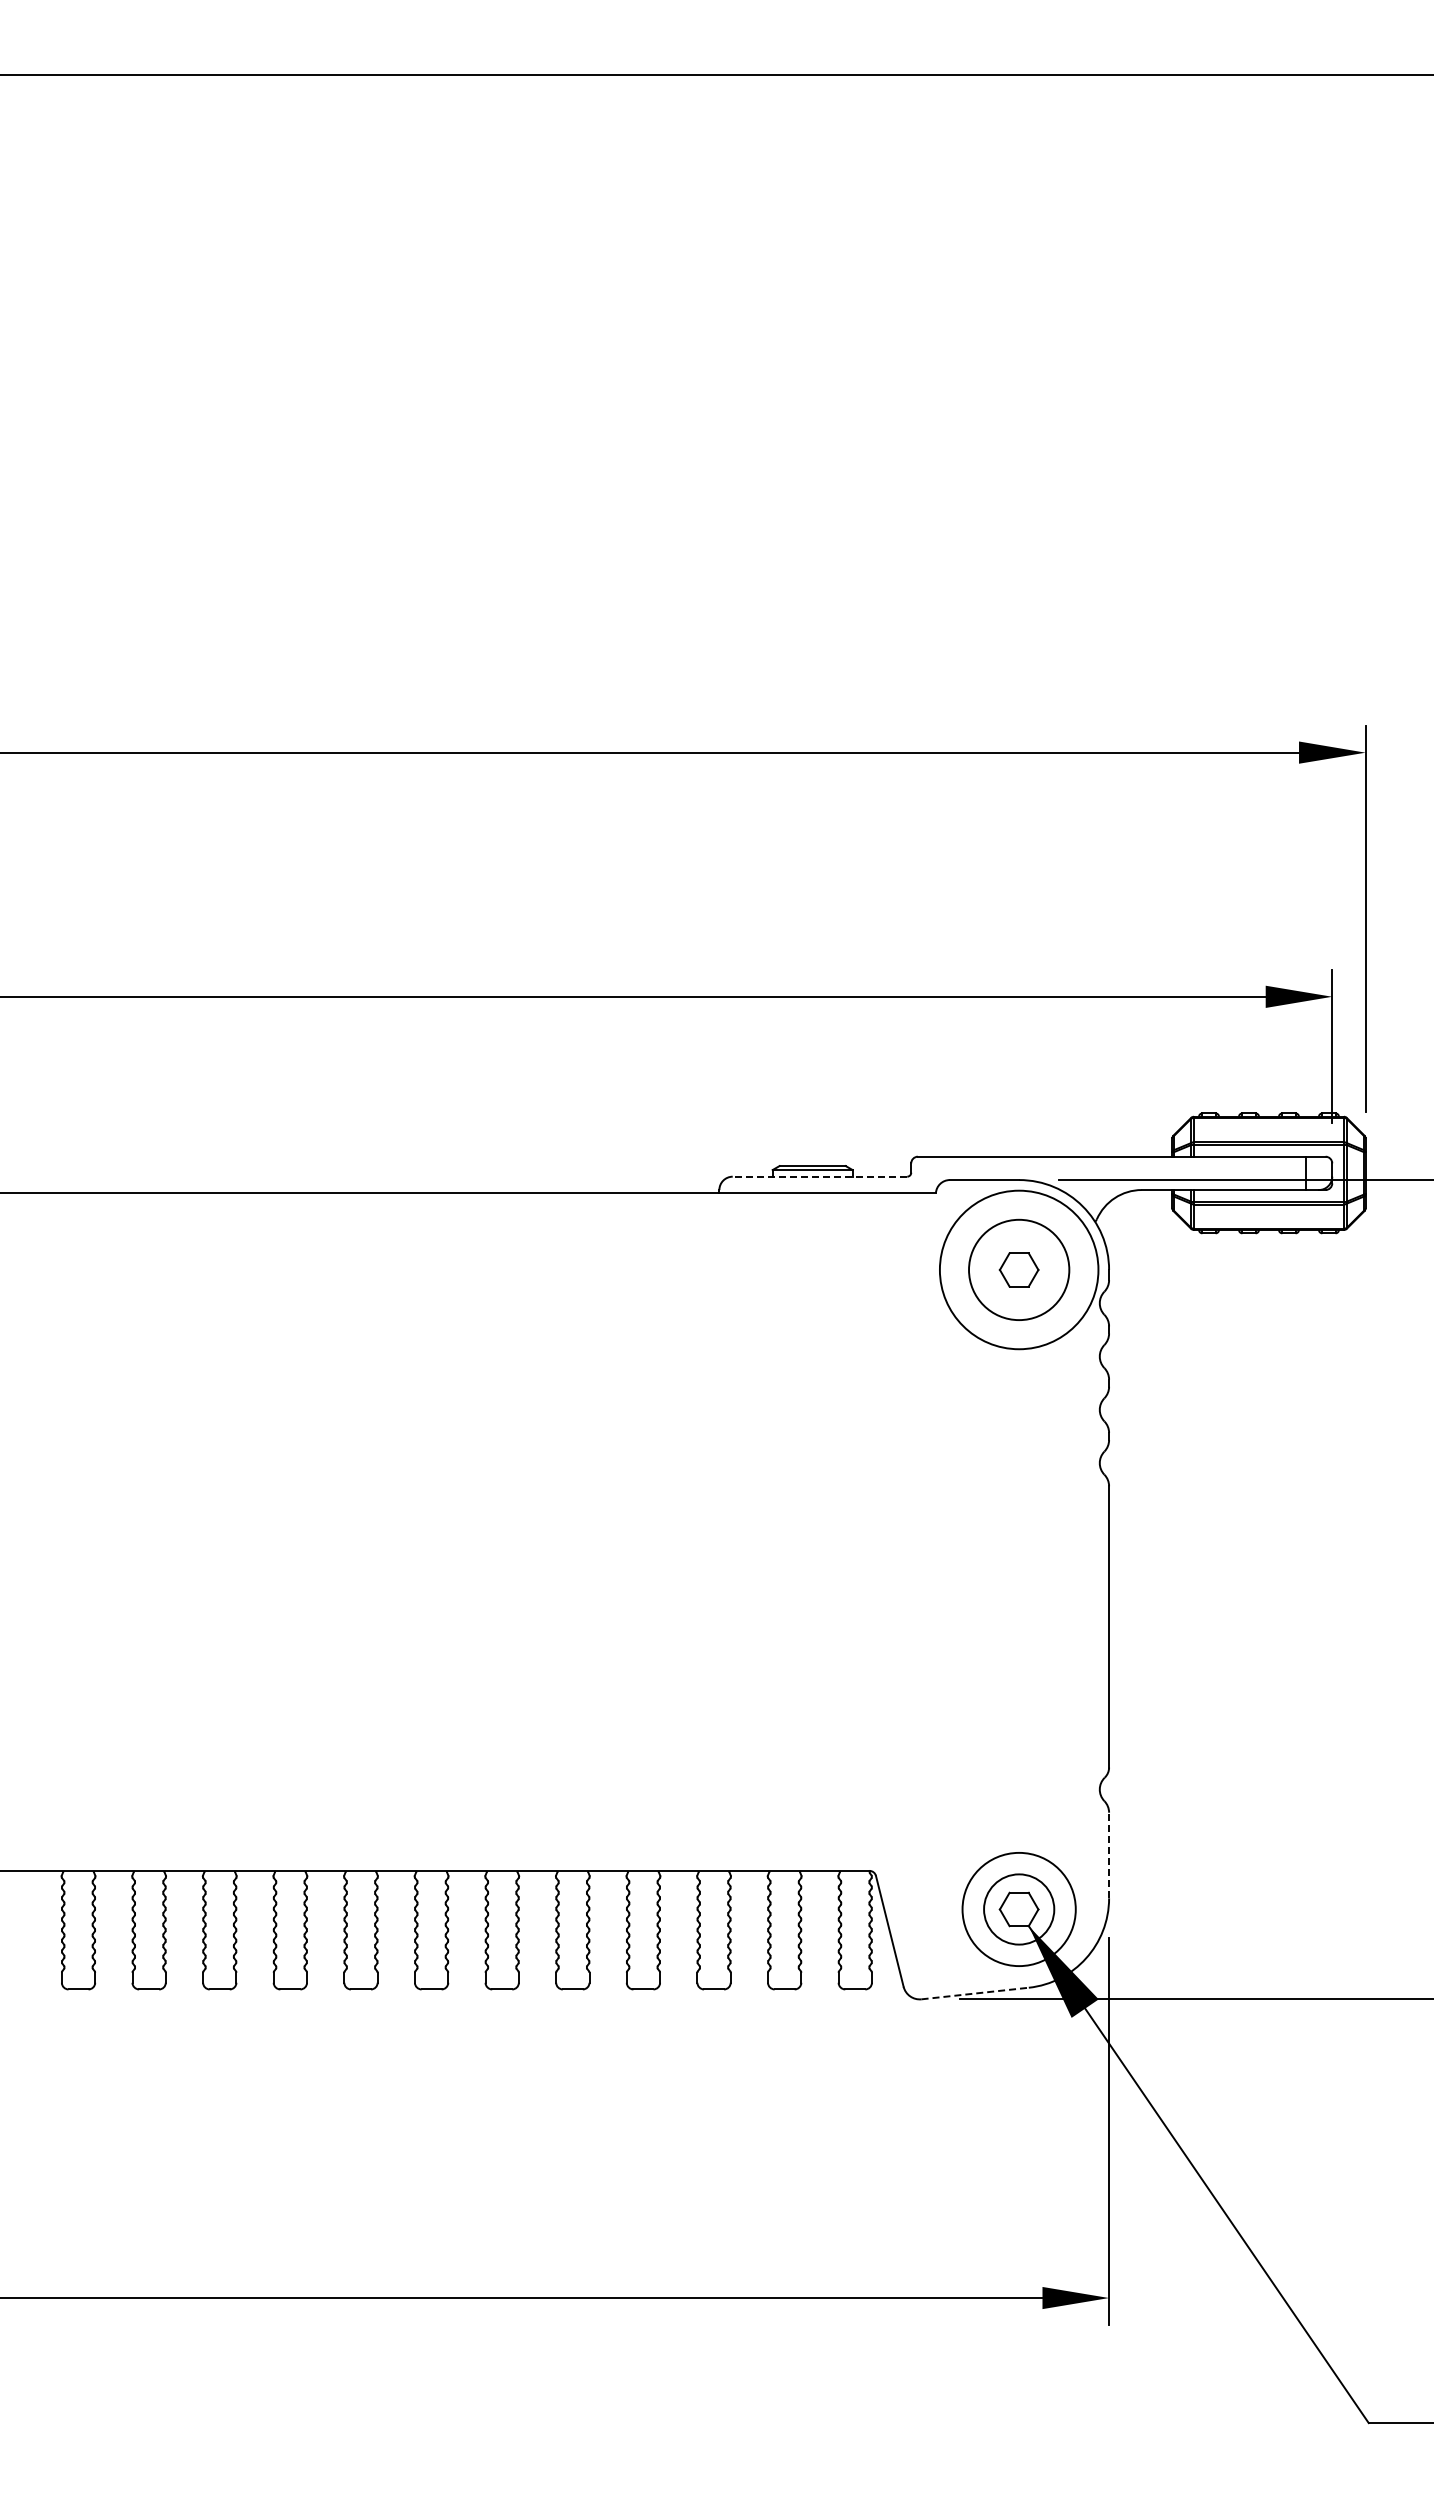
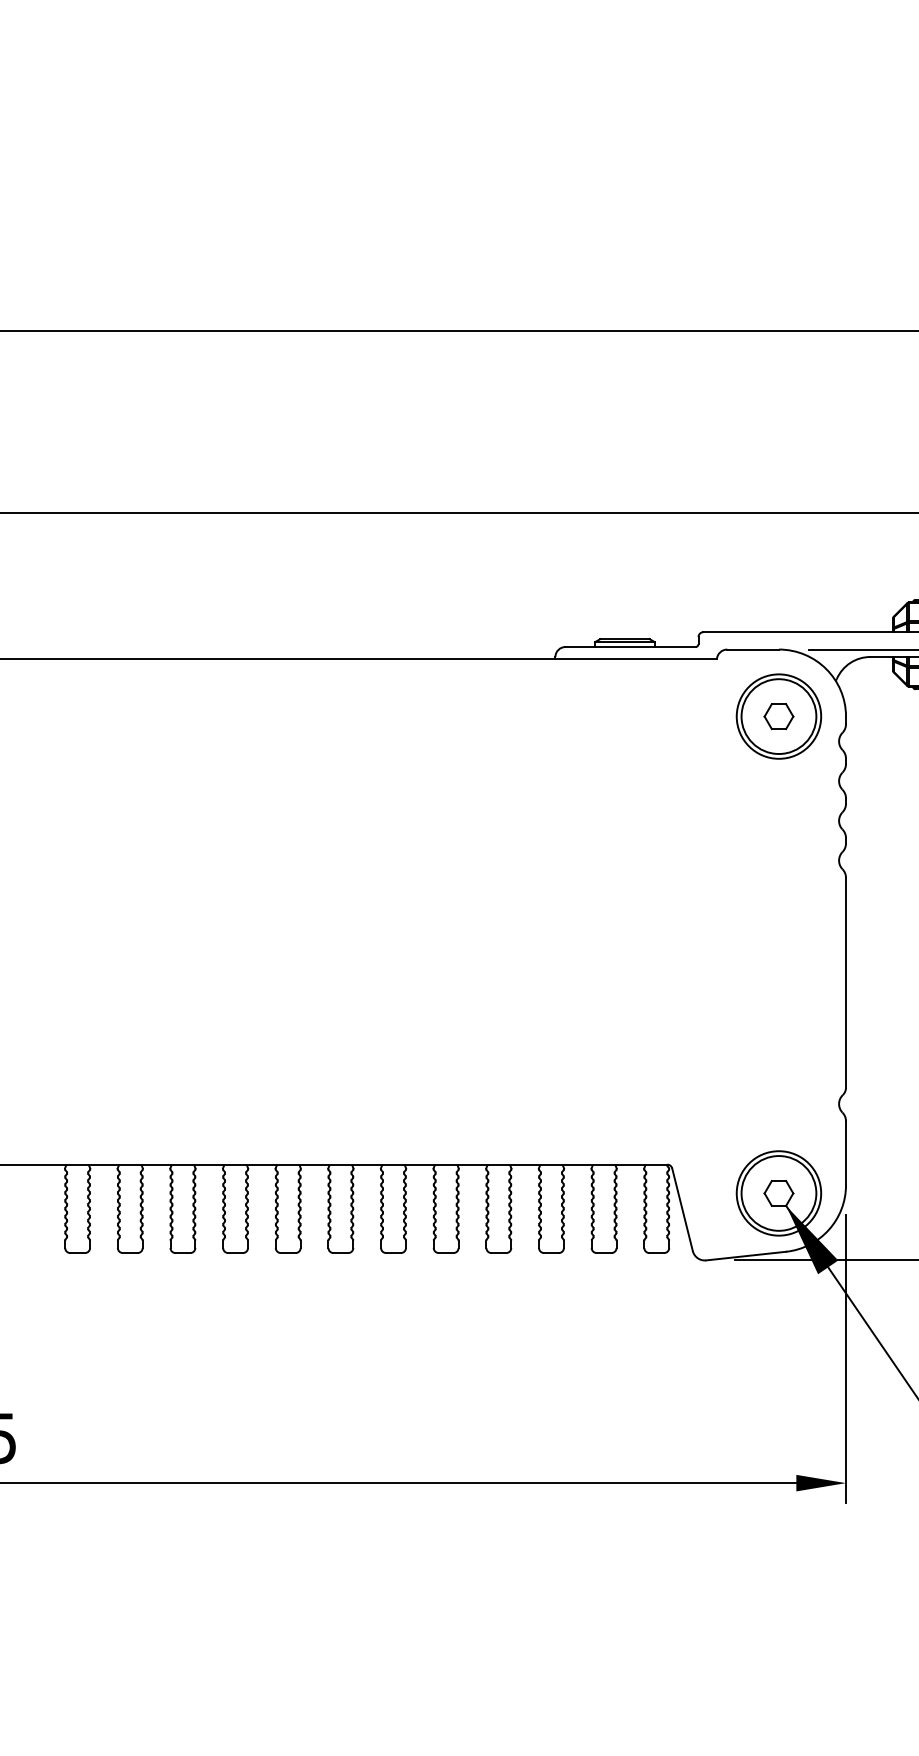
line: (819, 1176) -> (630, 646), dashed -> solid
circle: (1018, 1269) -> (778, 716), size x0.71
line: (1109, 1855) -> (846, 1153), dashed -> solid
circle: (1019, 1909) -> (779, 1193), size x1.43
line: (975, 1993) -> (746, 1256), dashed -> solid

